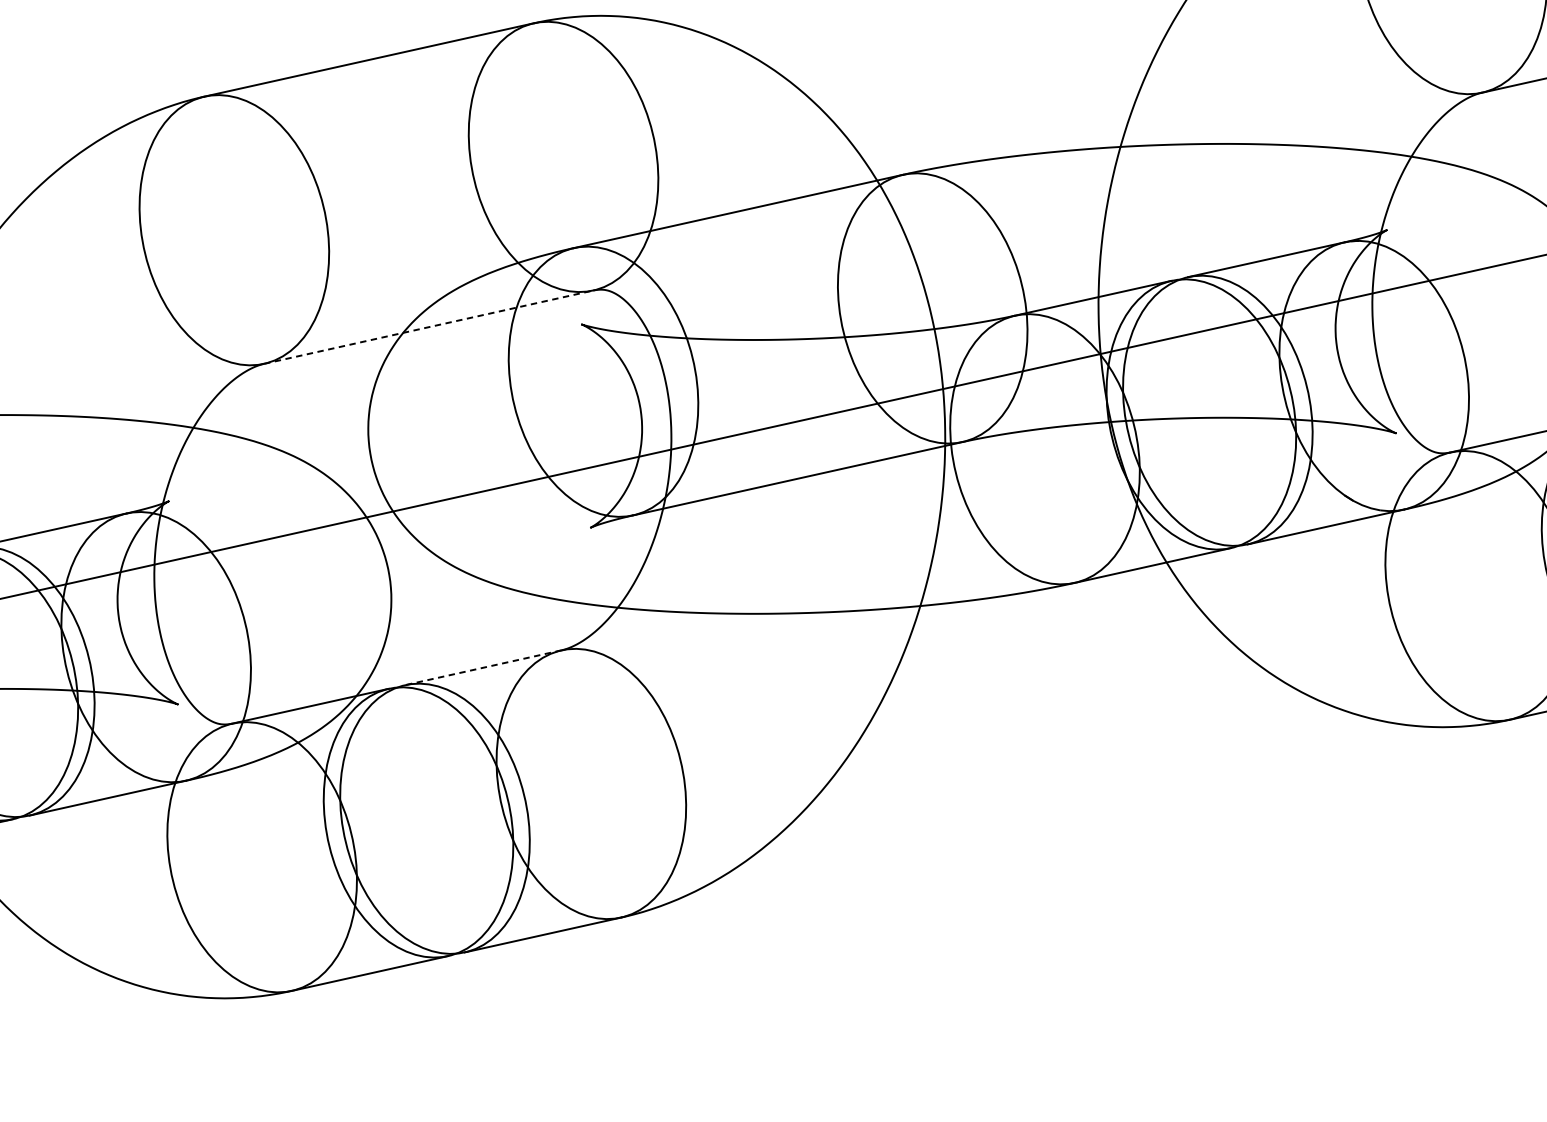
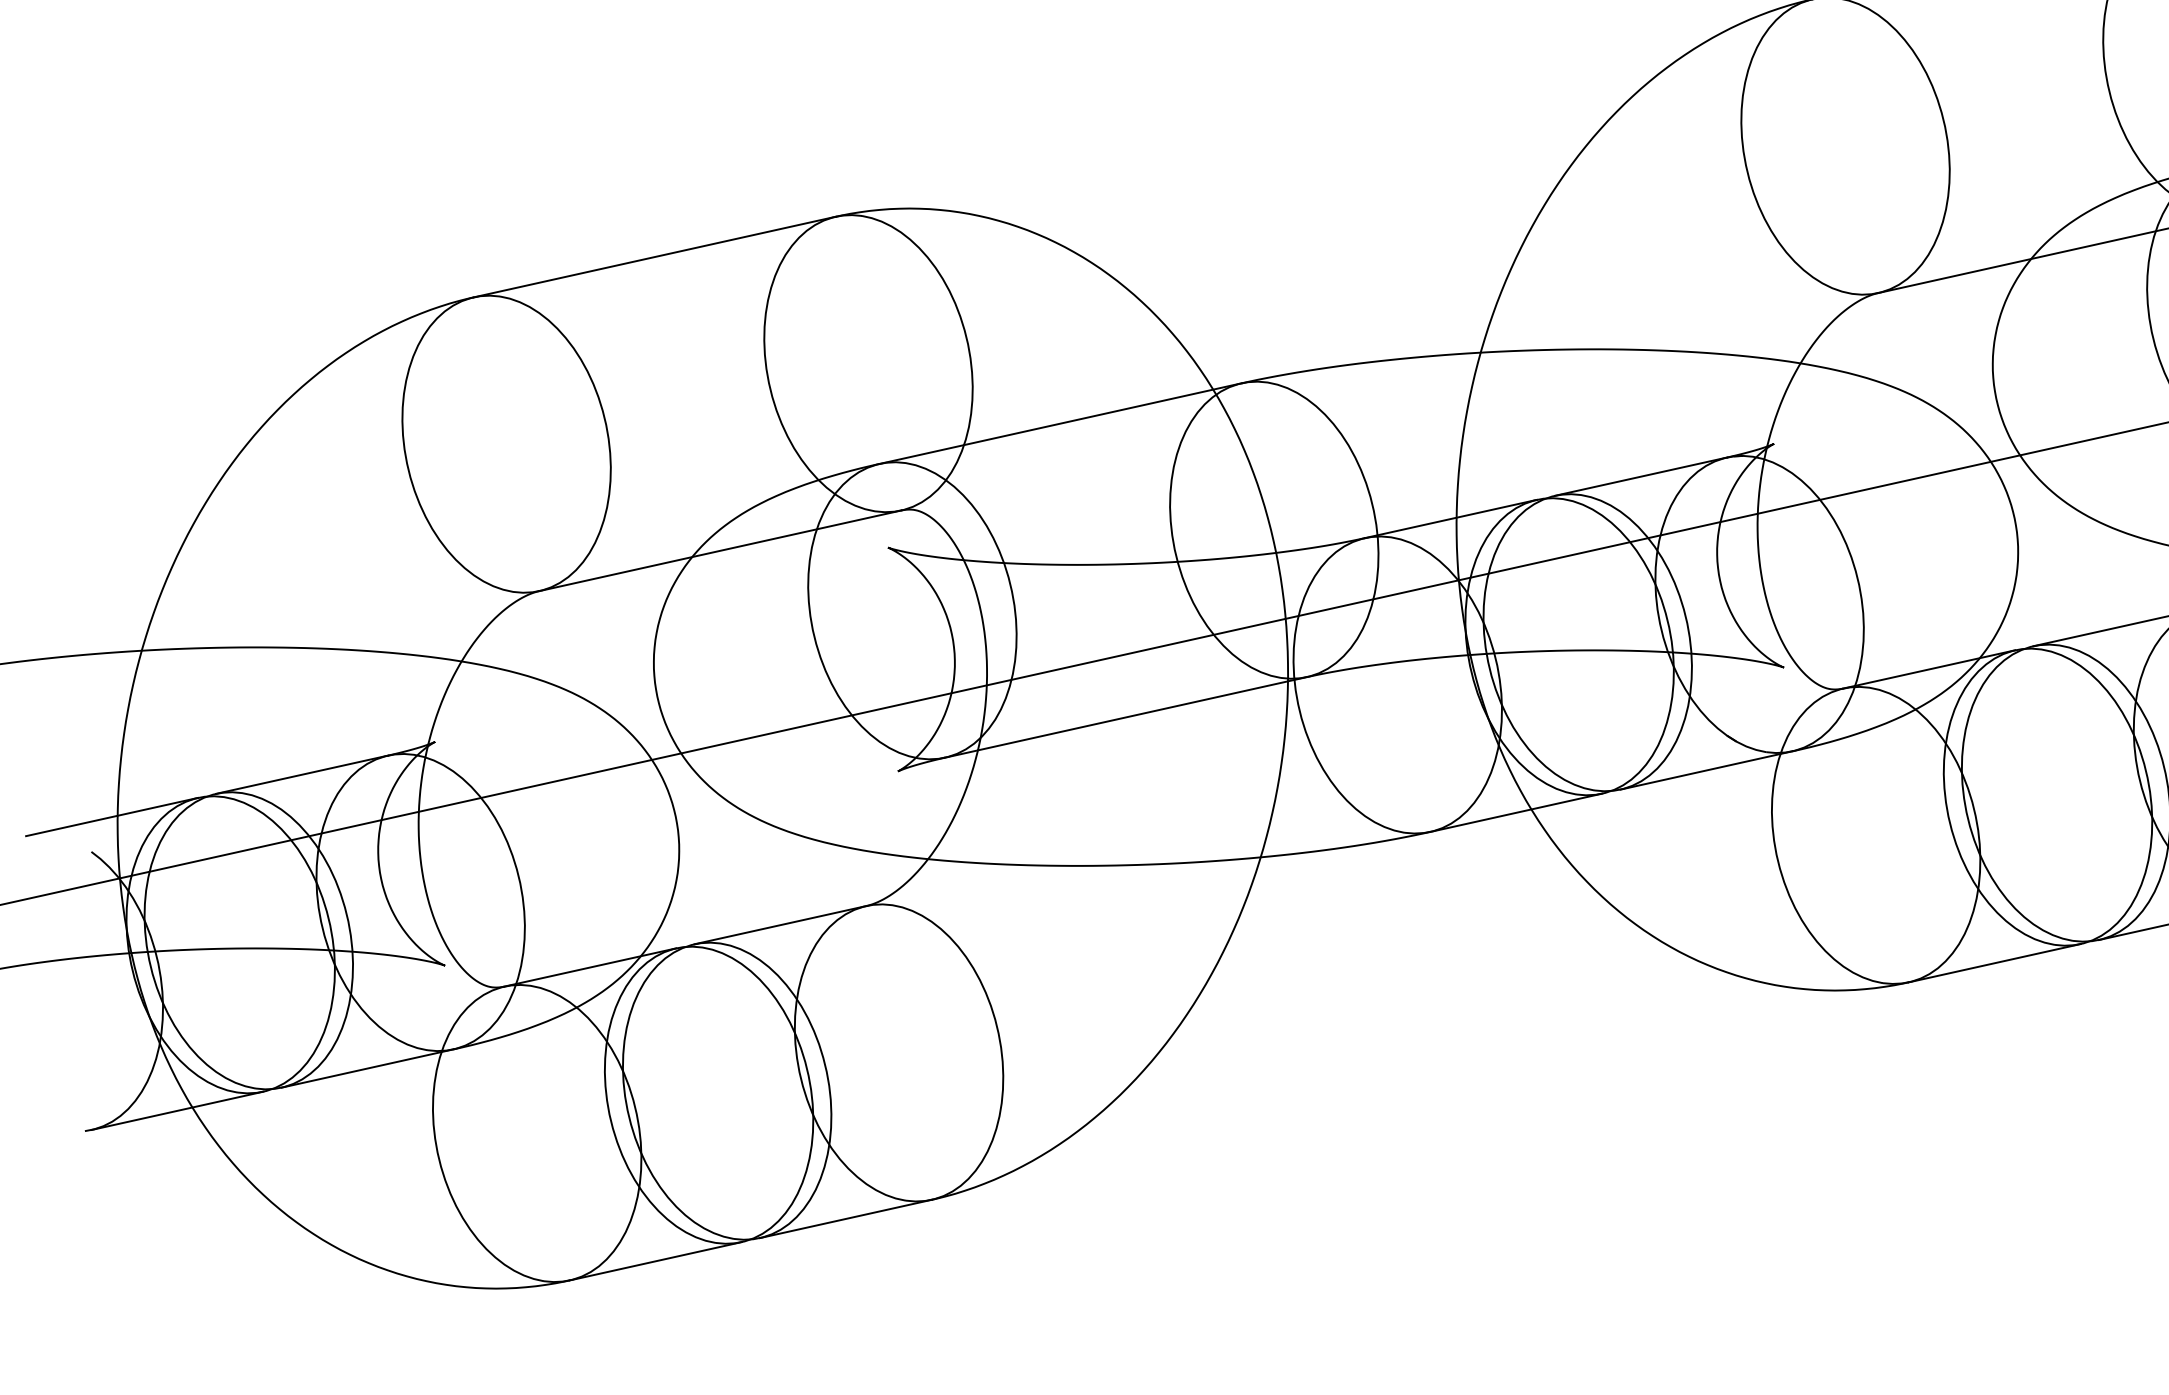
line: (428, 326) -> (720, 550), dashed -> solid
line: (482, 668) -> (779, 925), dashed -> solid

